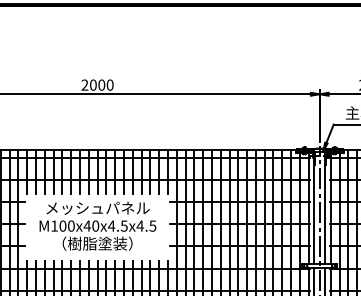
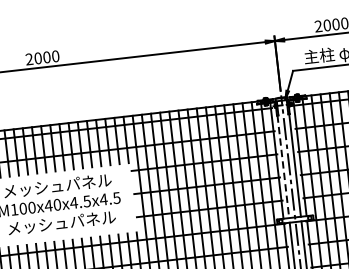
line: (314, 214) -> (283, 166), solid -> dashed
text: (97, 243) -> (61, 222), （樹脂塗装） -> メッシュパネル

